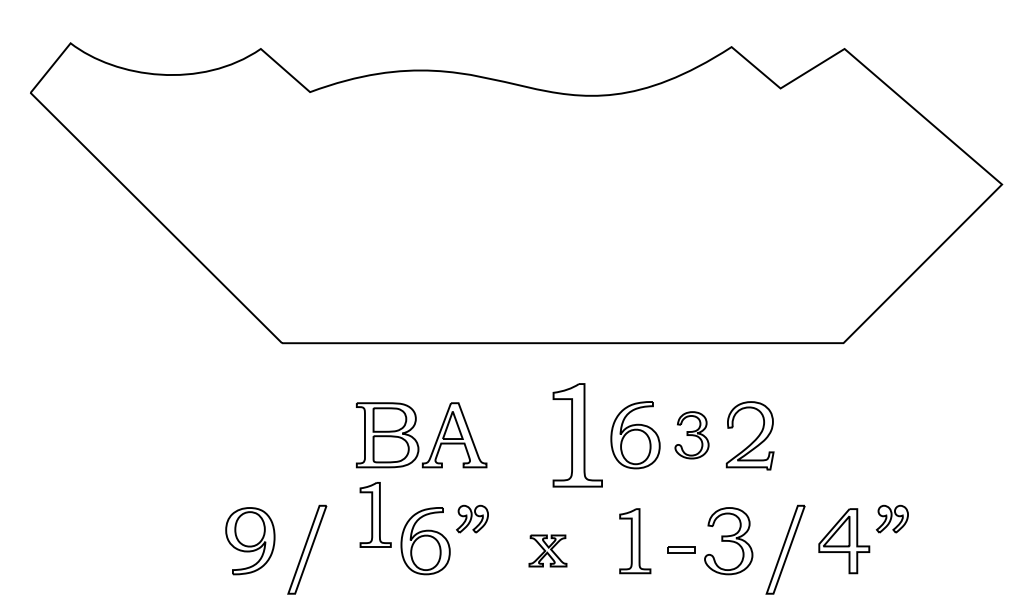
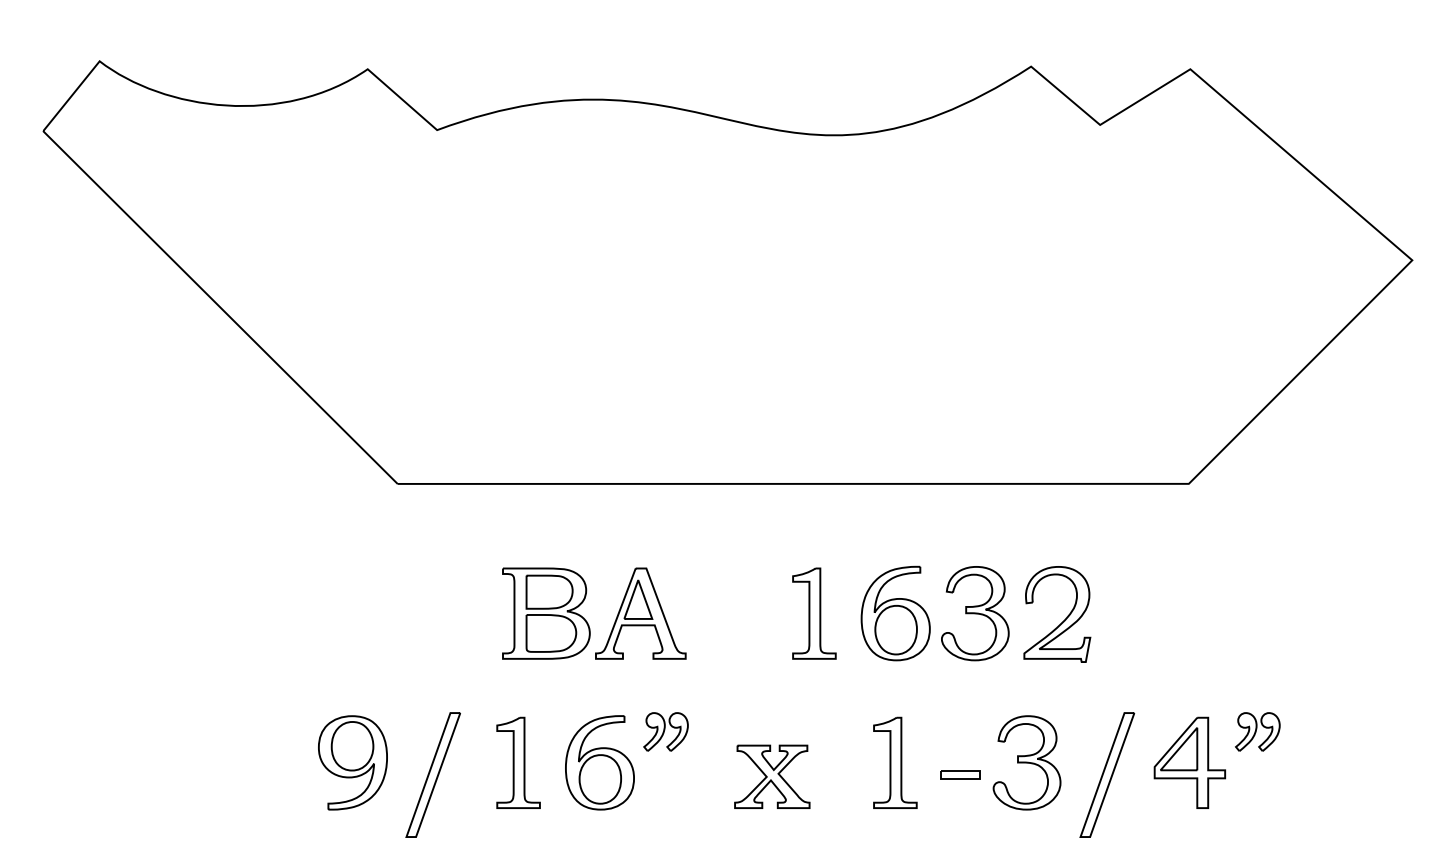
part: (577, 435) -> (814, 613), size x0.62
part: (692, 435) -> (975, 613), size x1.43
part: (375, 514) -> (518, 762), moved
part: (548, 550) -> (772, 776), size x1.43

